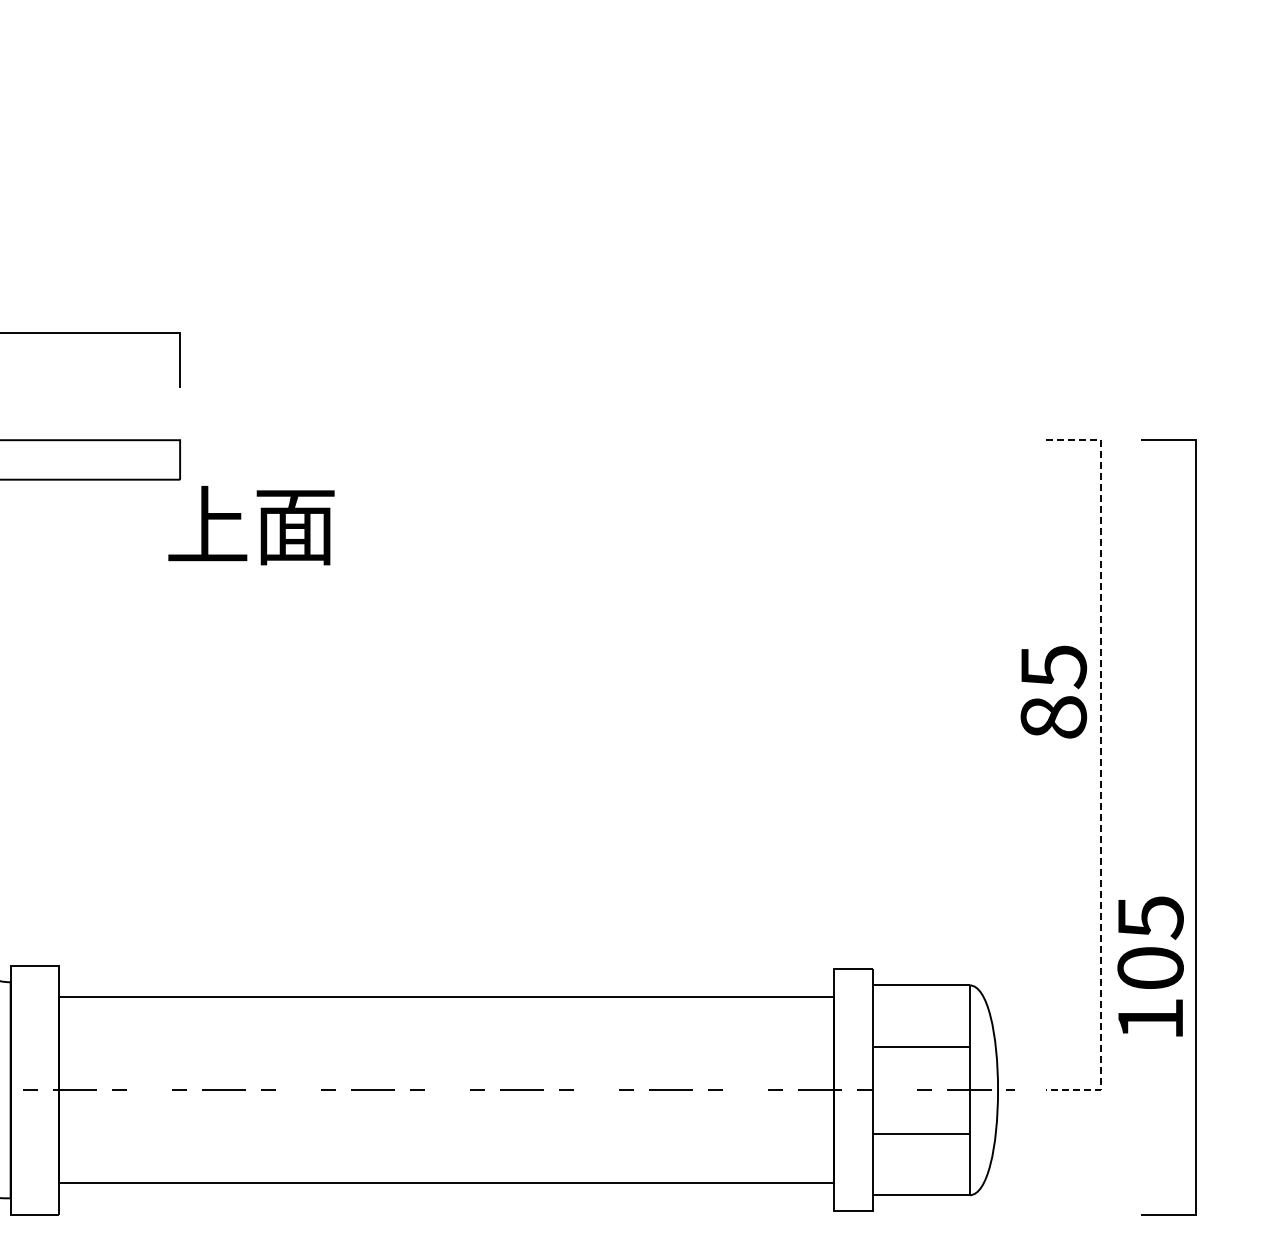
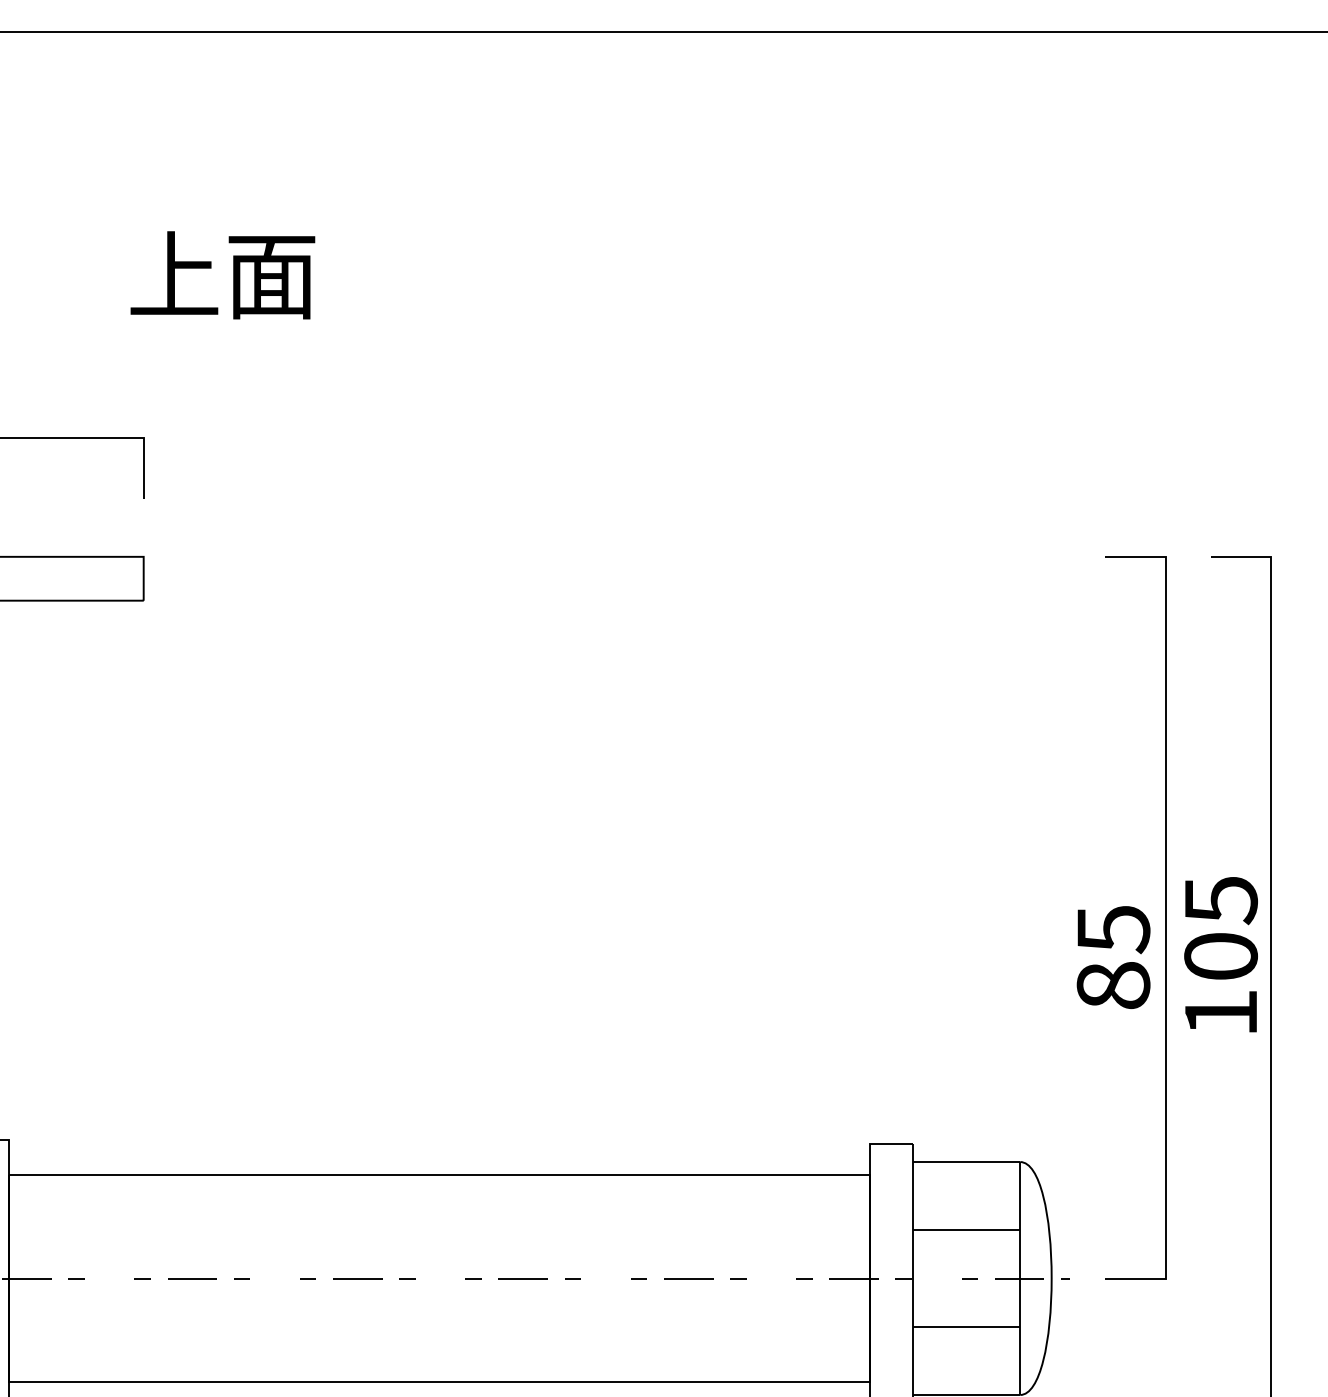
text: (251, 525) -> (222, 275), moved
text: (1053, 691) -> (1113, 956), moved
line: (1101, 765) -> (1166, 917), dashed -> solid
text: (1150, 966) -> (1220, 954), moved

